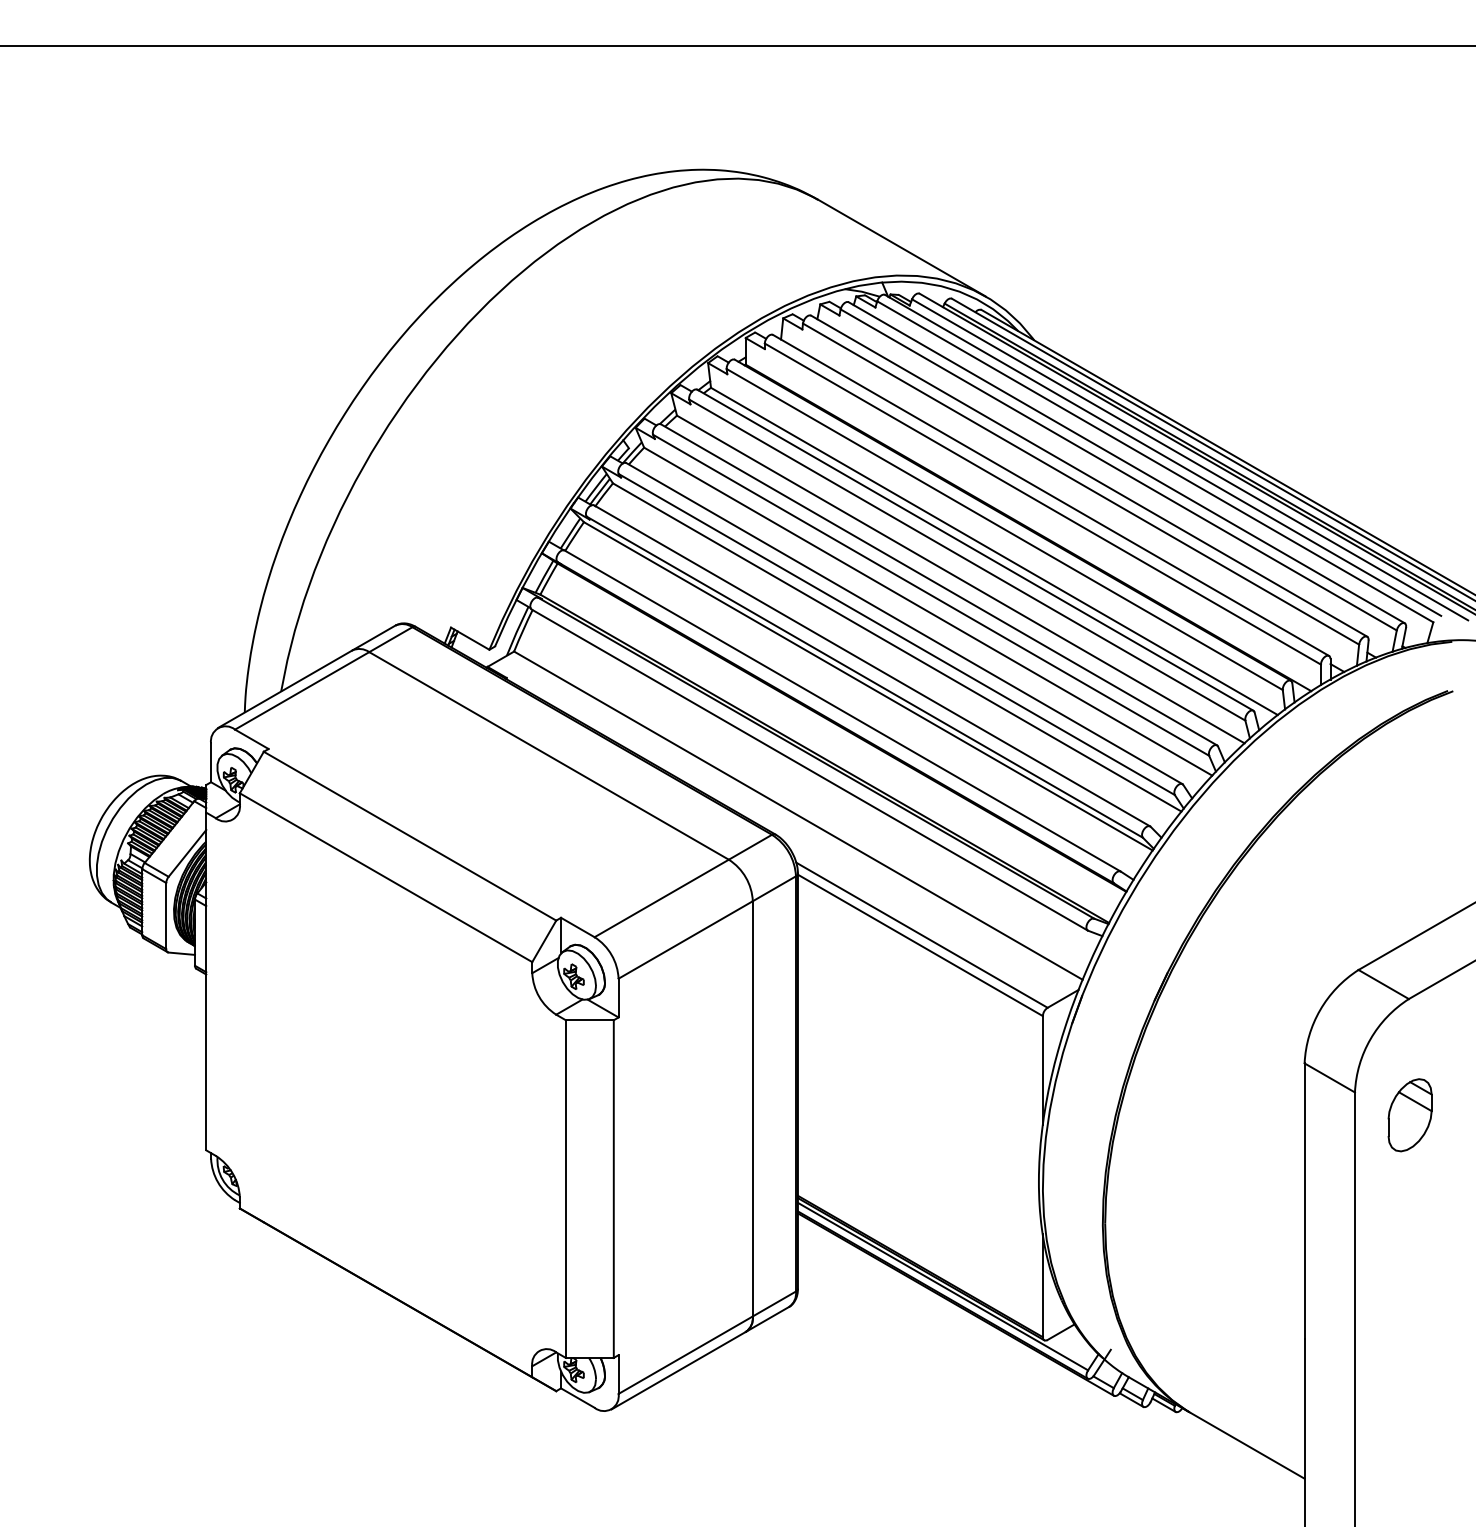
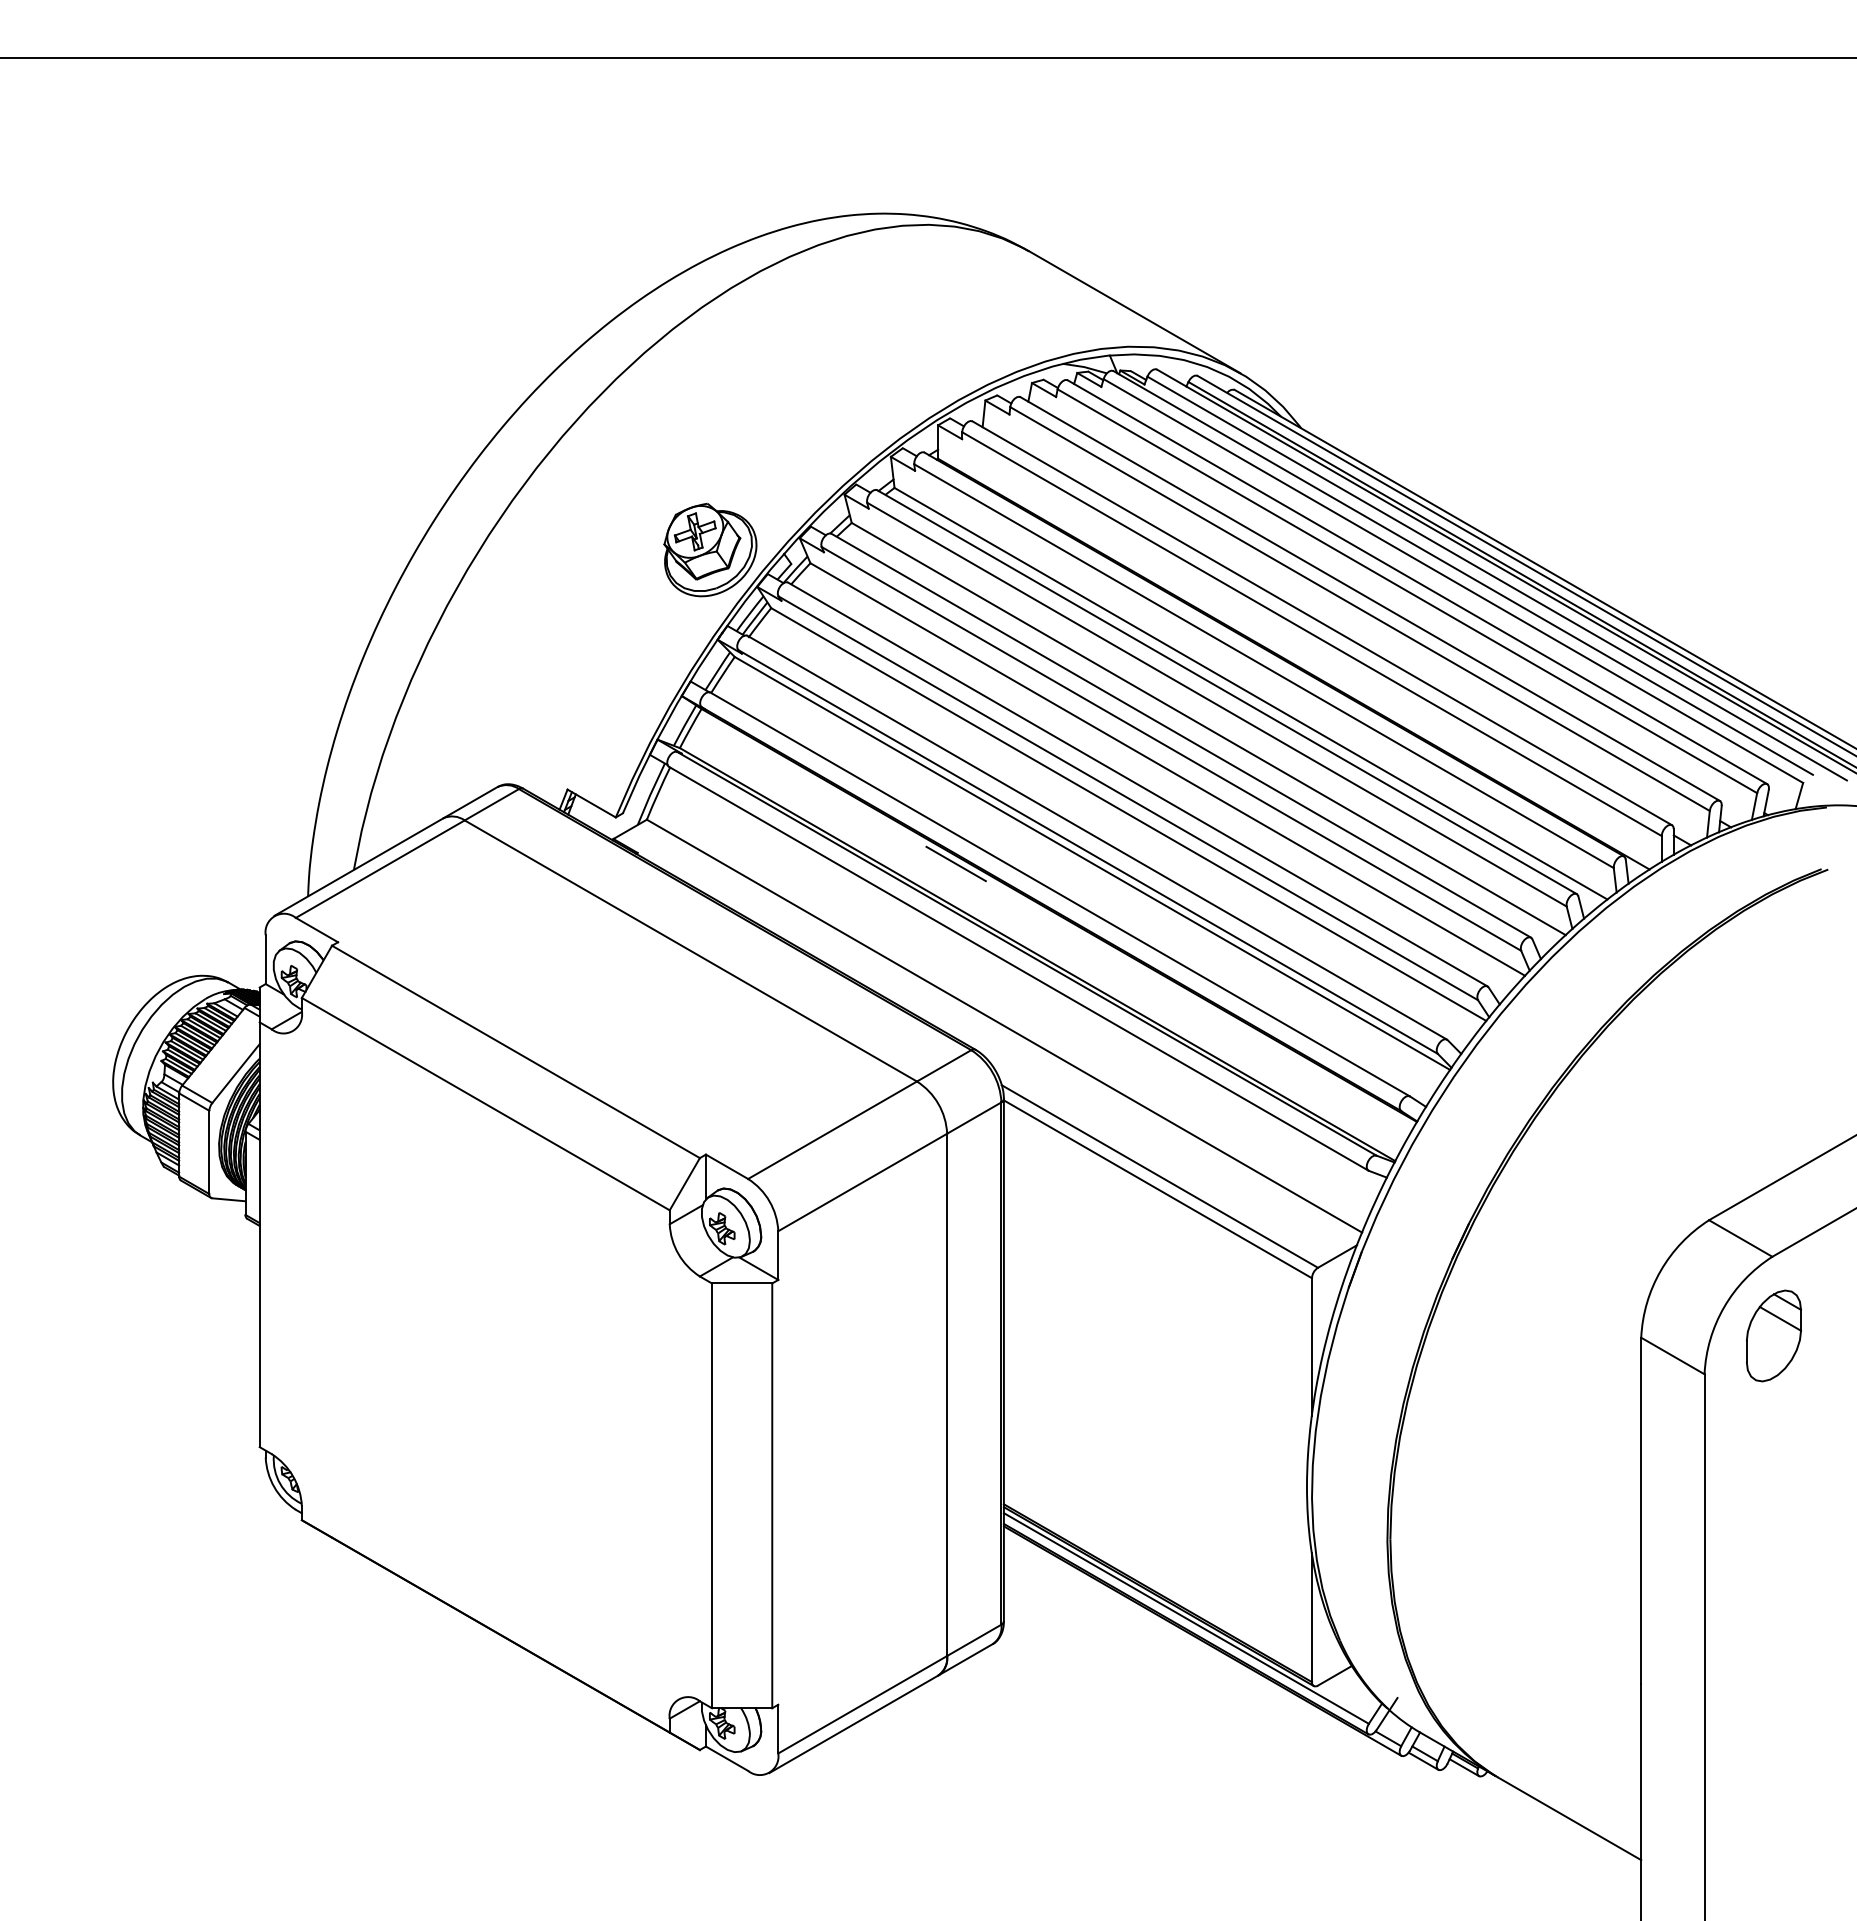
part: (564, 437) -> (710, 550), added
line: (759, 686) -> (955, 863), added
part: (1410, 1114) -> (1774, 1335), moved

